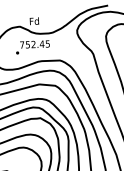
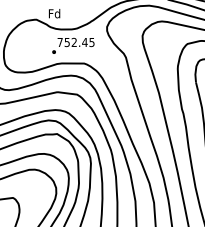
text: (33, 47) -> (73, 45), moved

